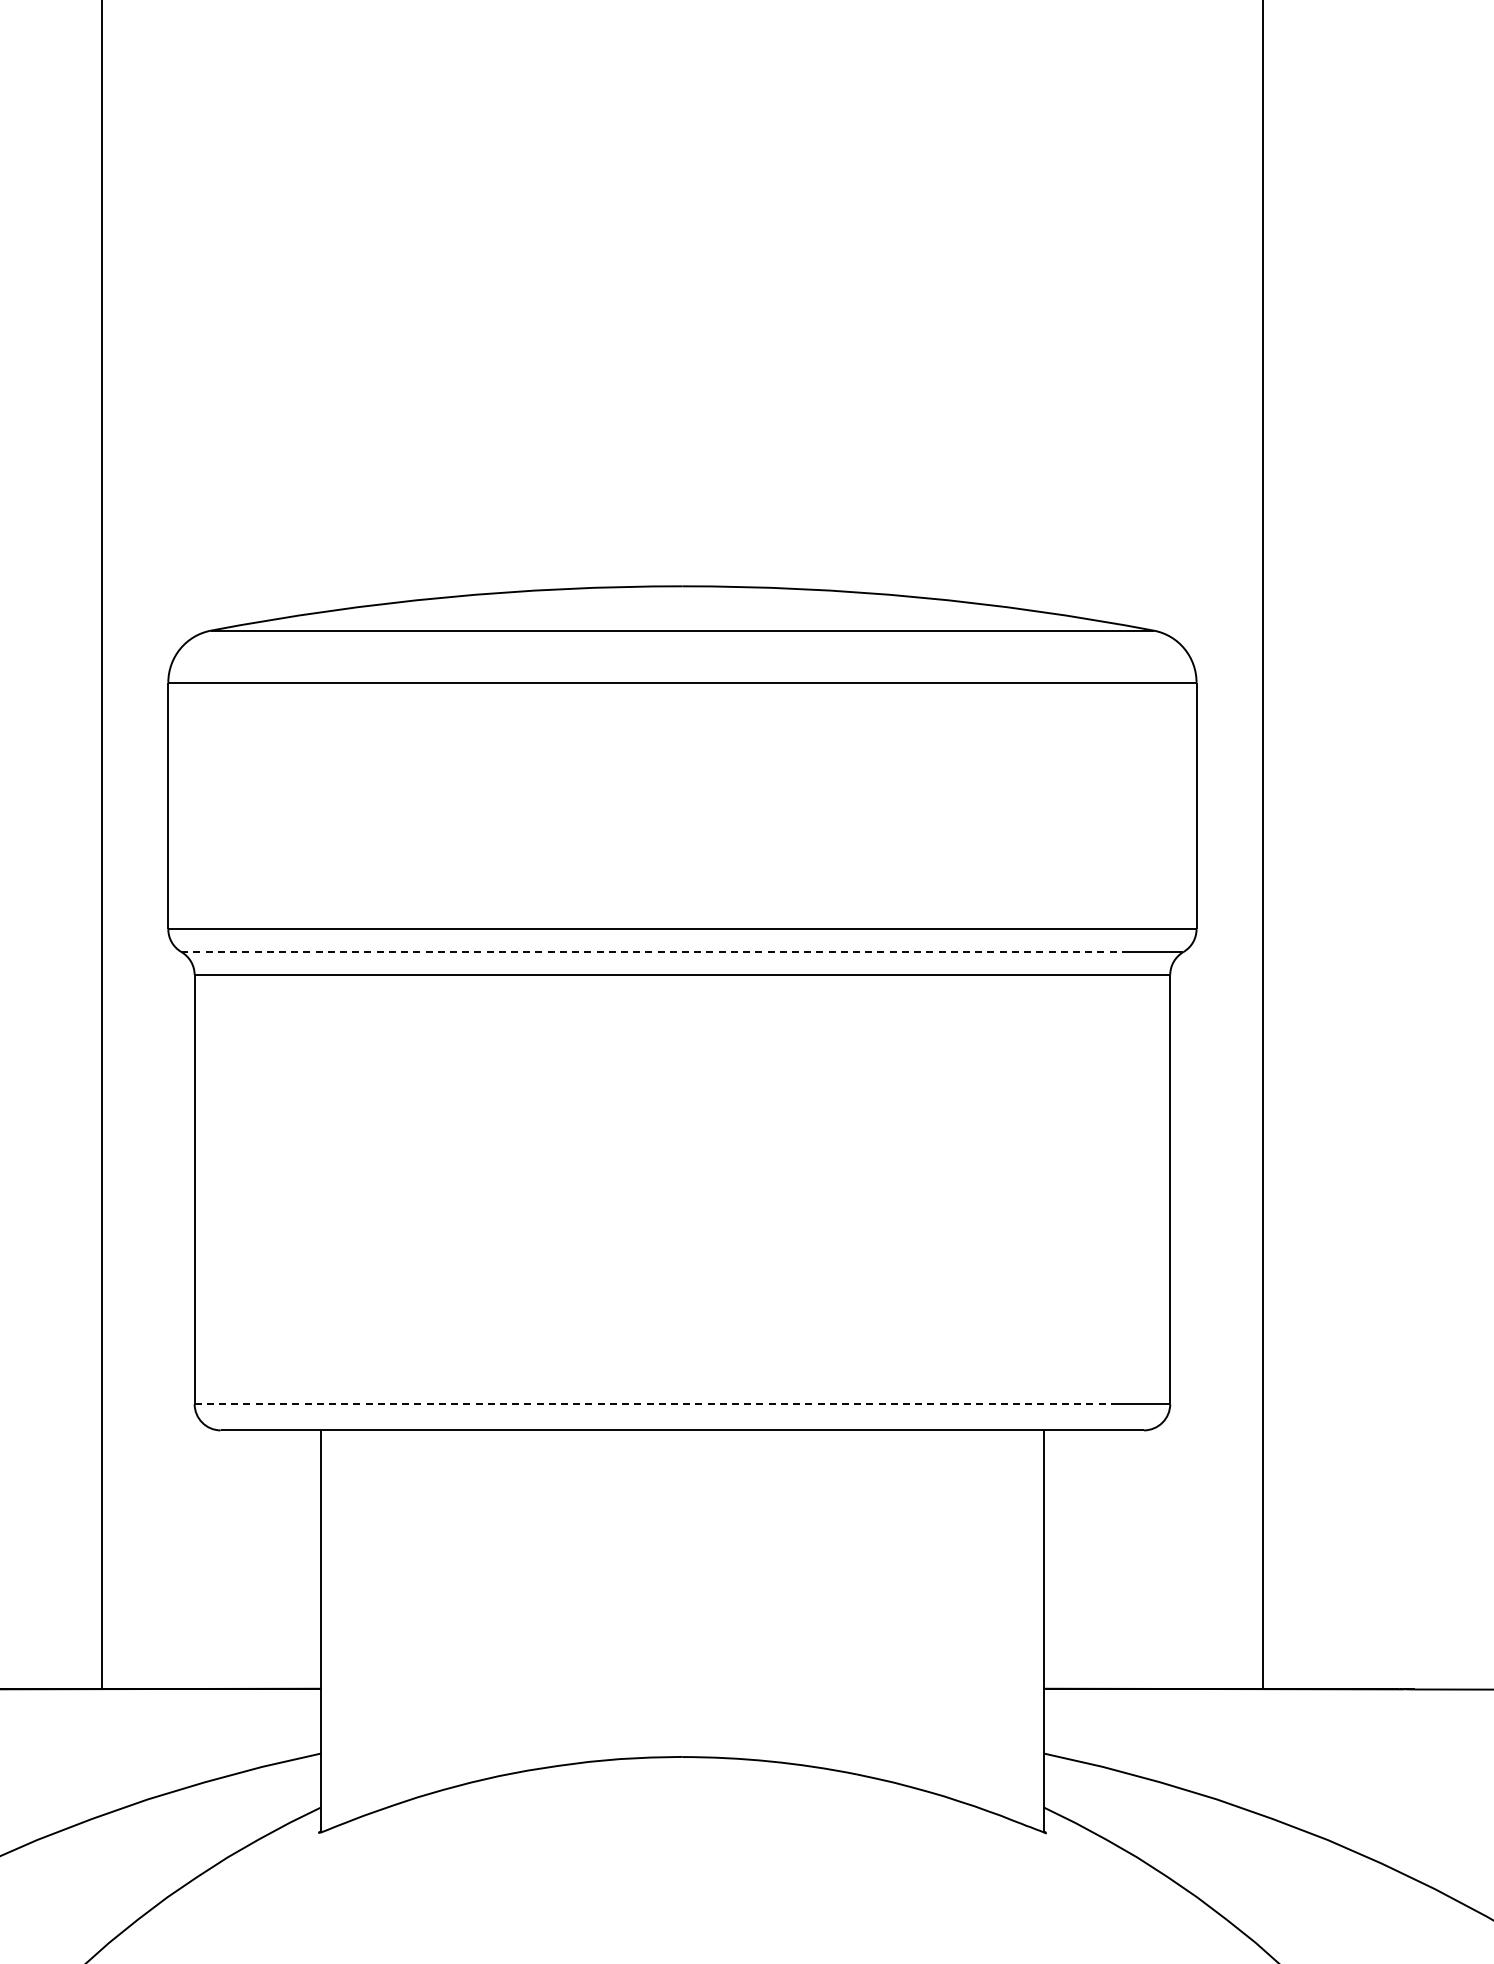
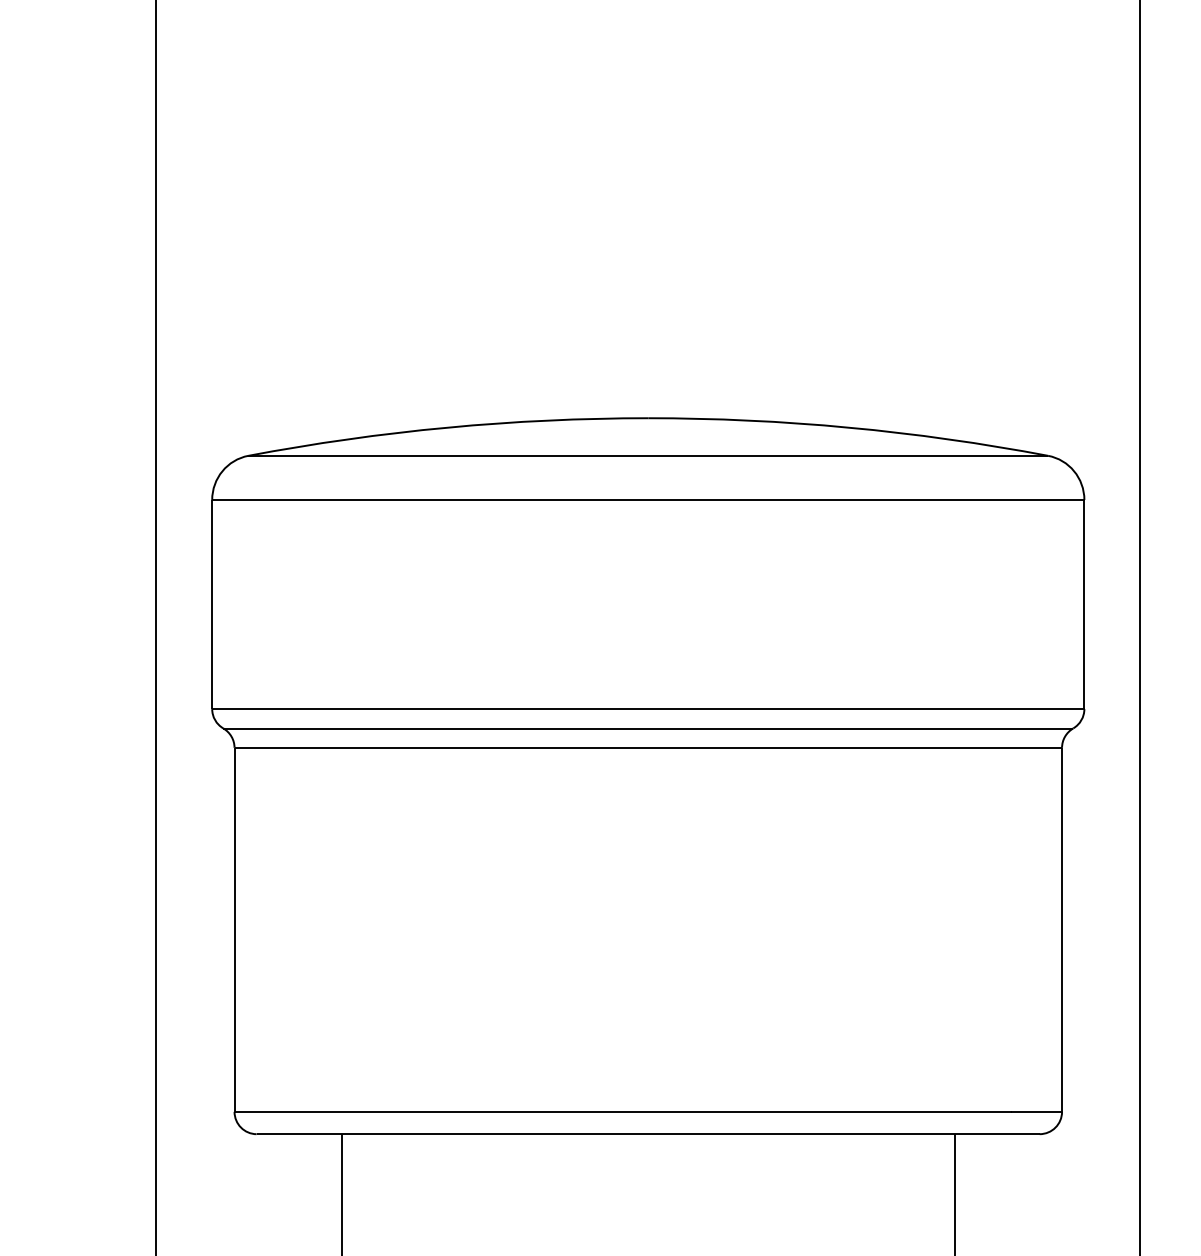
line: (652, 952) -> (622, 728), dashed -> solid
line: (653, 1403) -> (623, 1111), dashed -> solid

